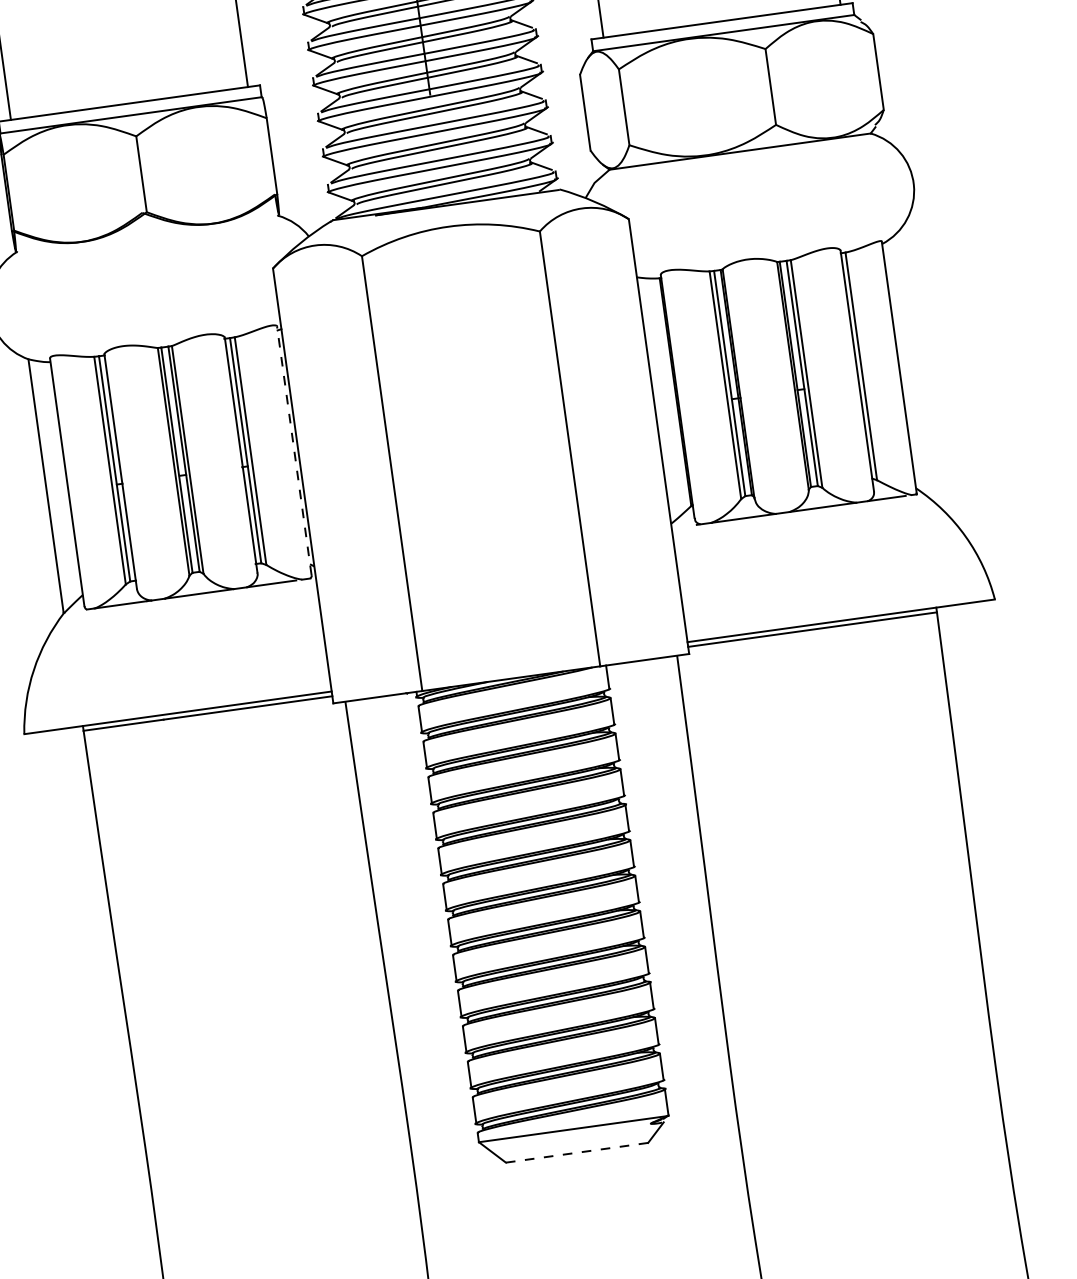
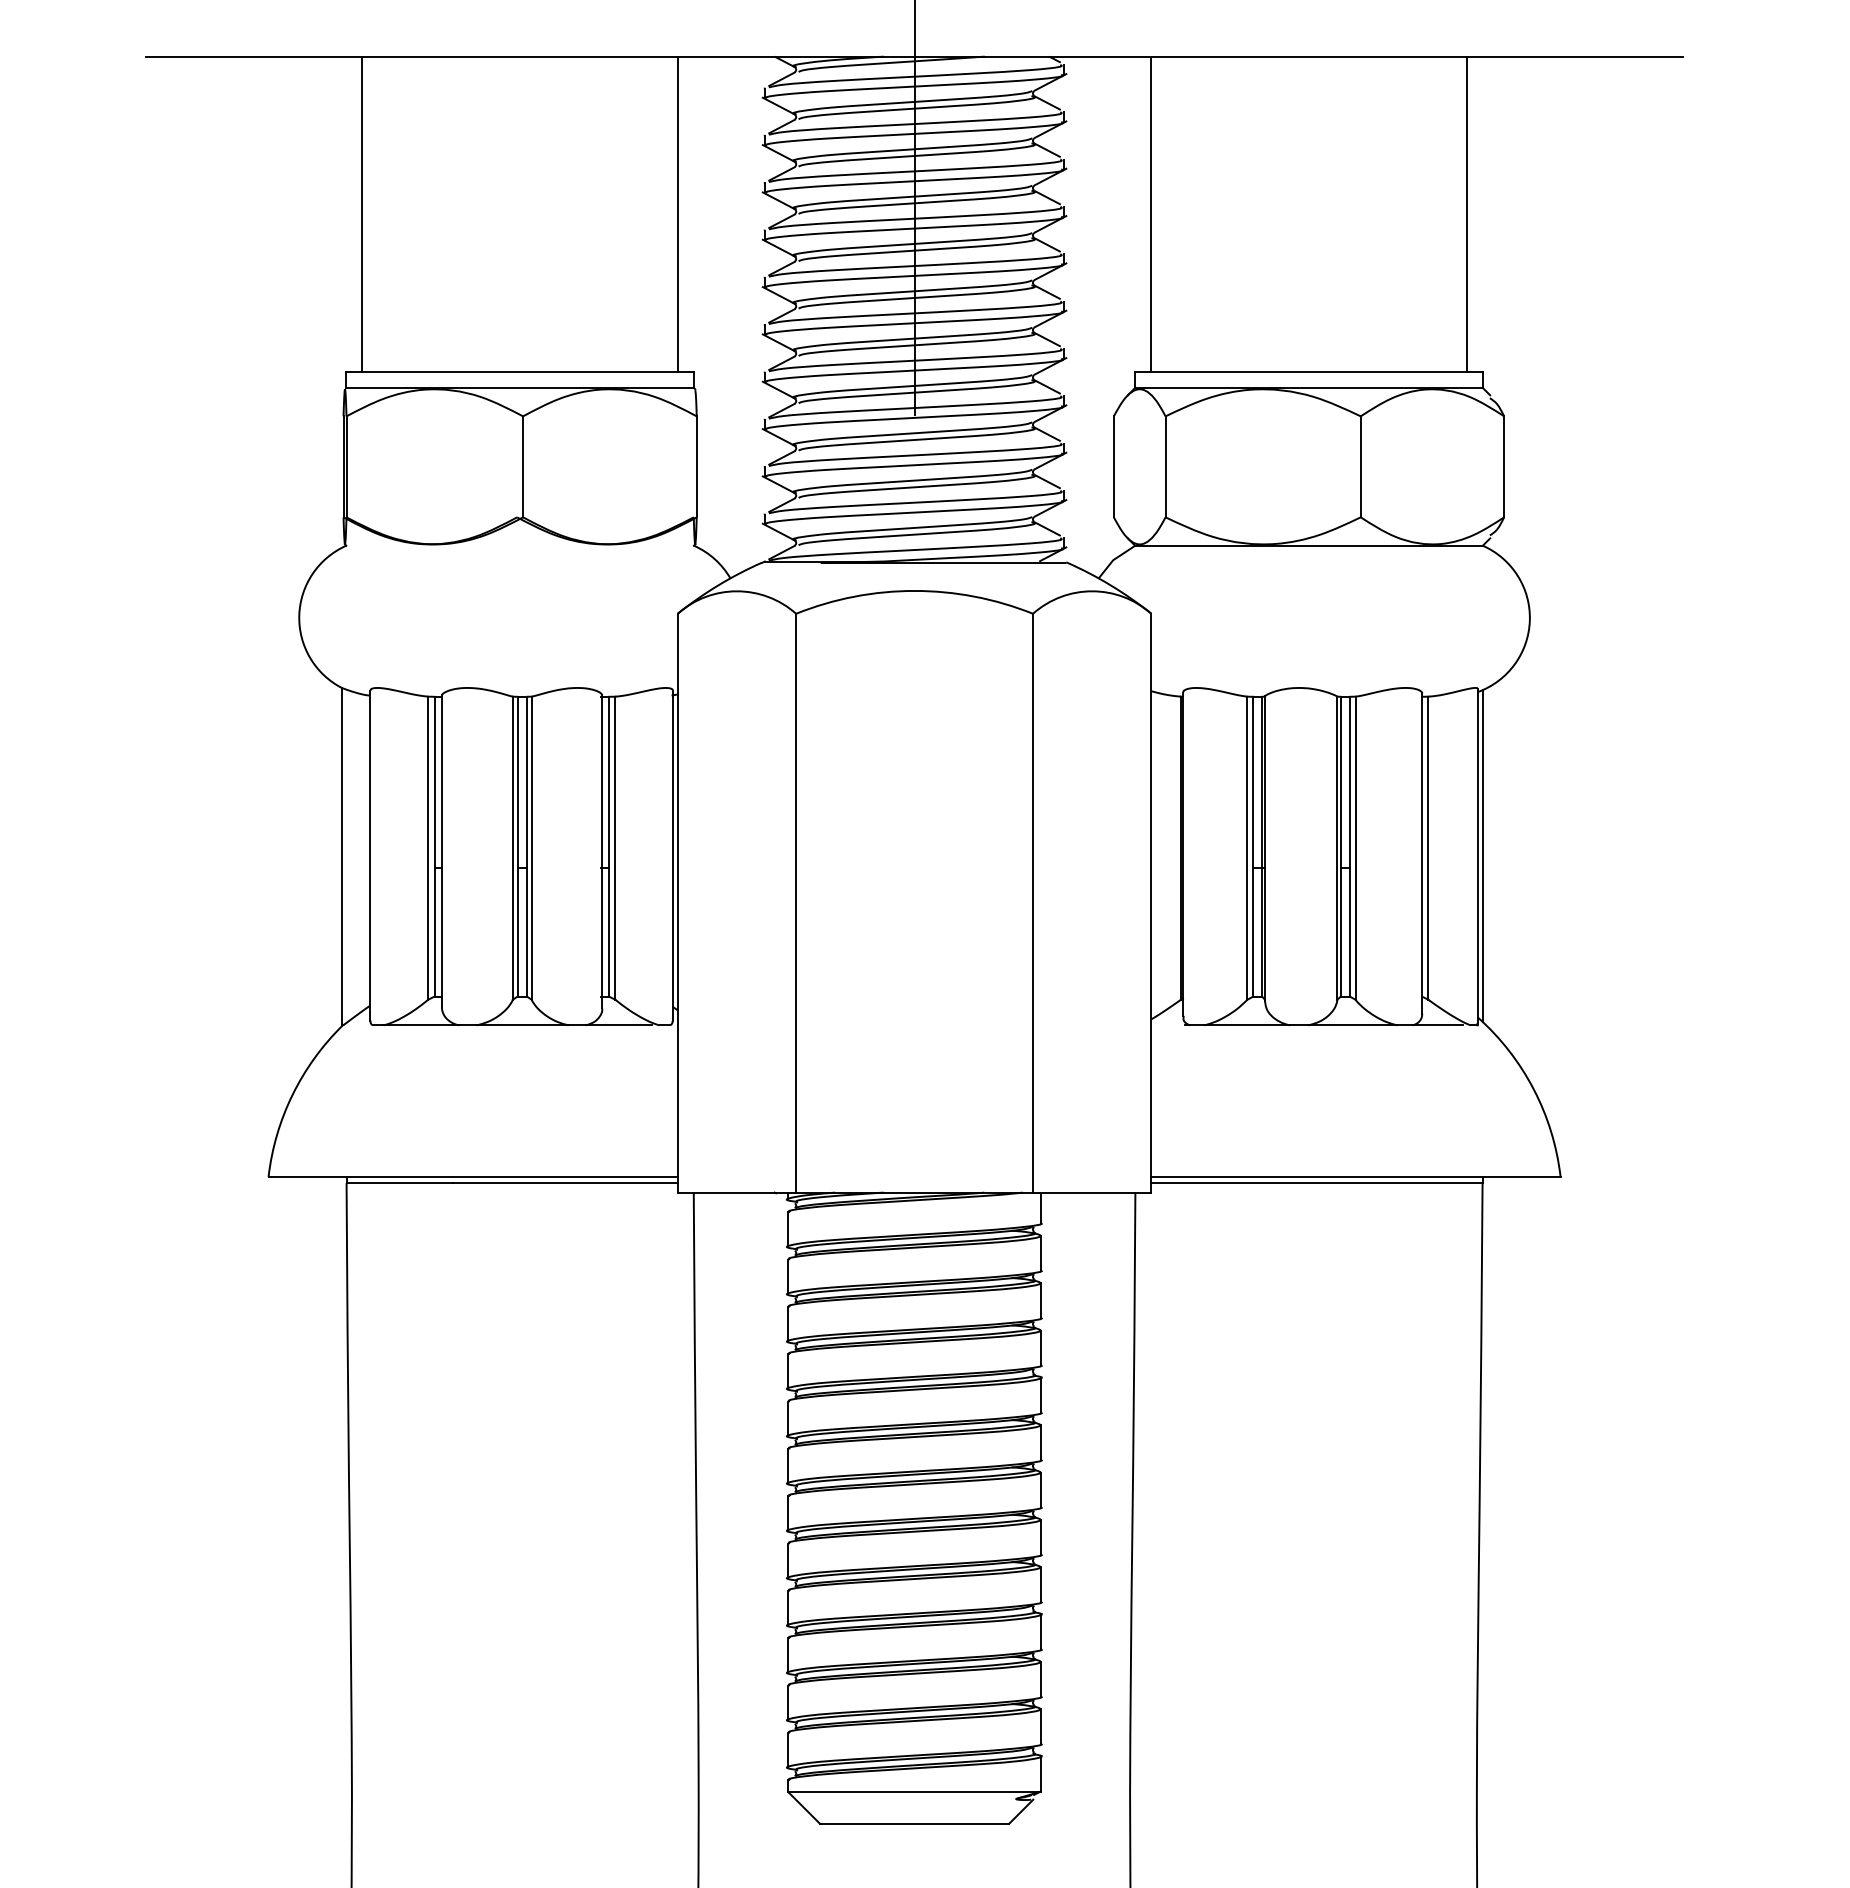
line: (902, 366) -> (1482, 855), added
line: (294, 450) -> (672, 855), dashed -> solid
line: (576, 1152) -> (914, 1823), dashed -> solid

